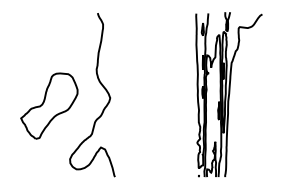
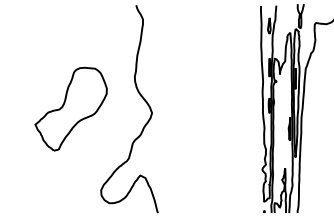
part: (49, 105) -> (71, 108), moved

